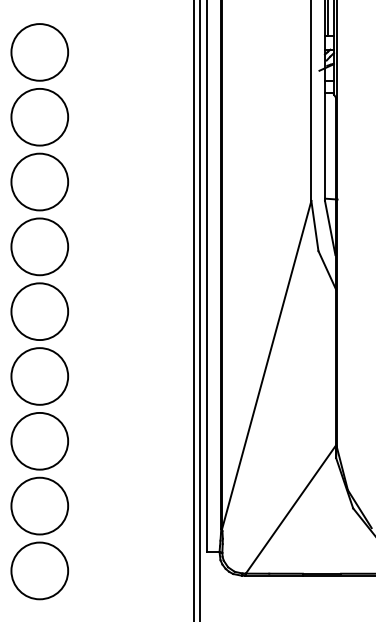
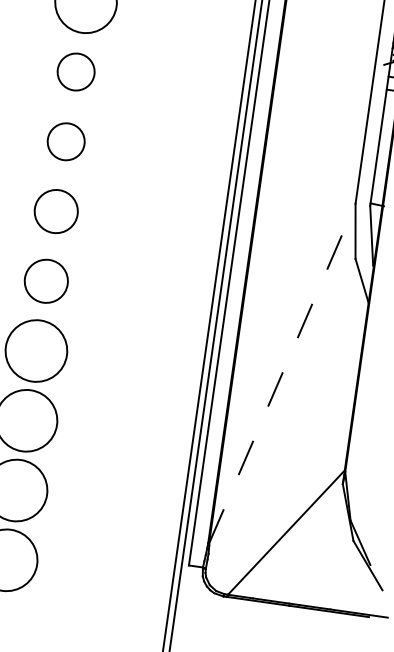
circle: (39, 116) -> (75, 71), size x0.6
circle: (39, 181) -> (65, 141), size x0.6
circle: (39, 246) -> (56, 211), size x0.7
circle: (39, 311) -> (46, 281), size x0.7
line: (266, 364) -> (282, 372), solid -> dashed

